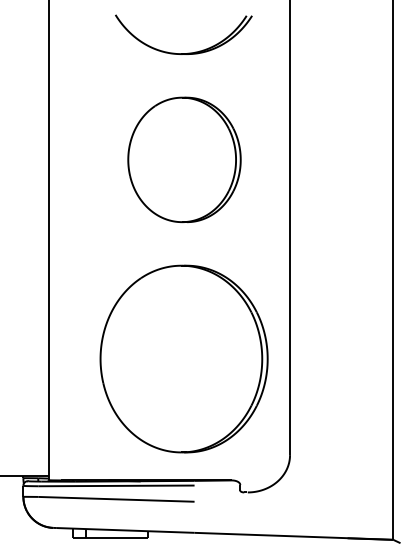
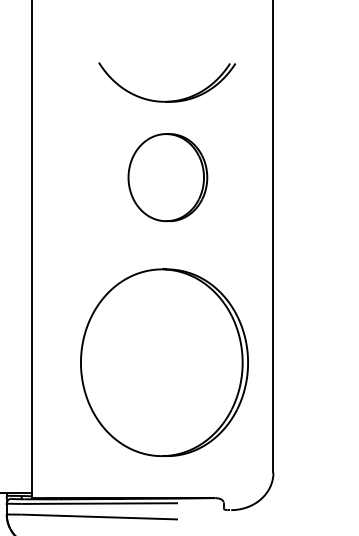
part: (188, 52) -> (171, 100), moved
part: (184, 159) -> (167, 177), size x0.7
part: (183, 358) -> (163, 362), moved

